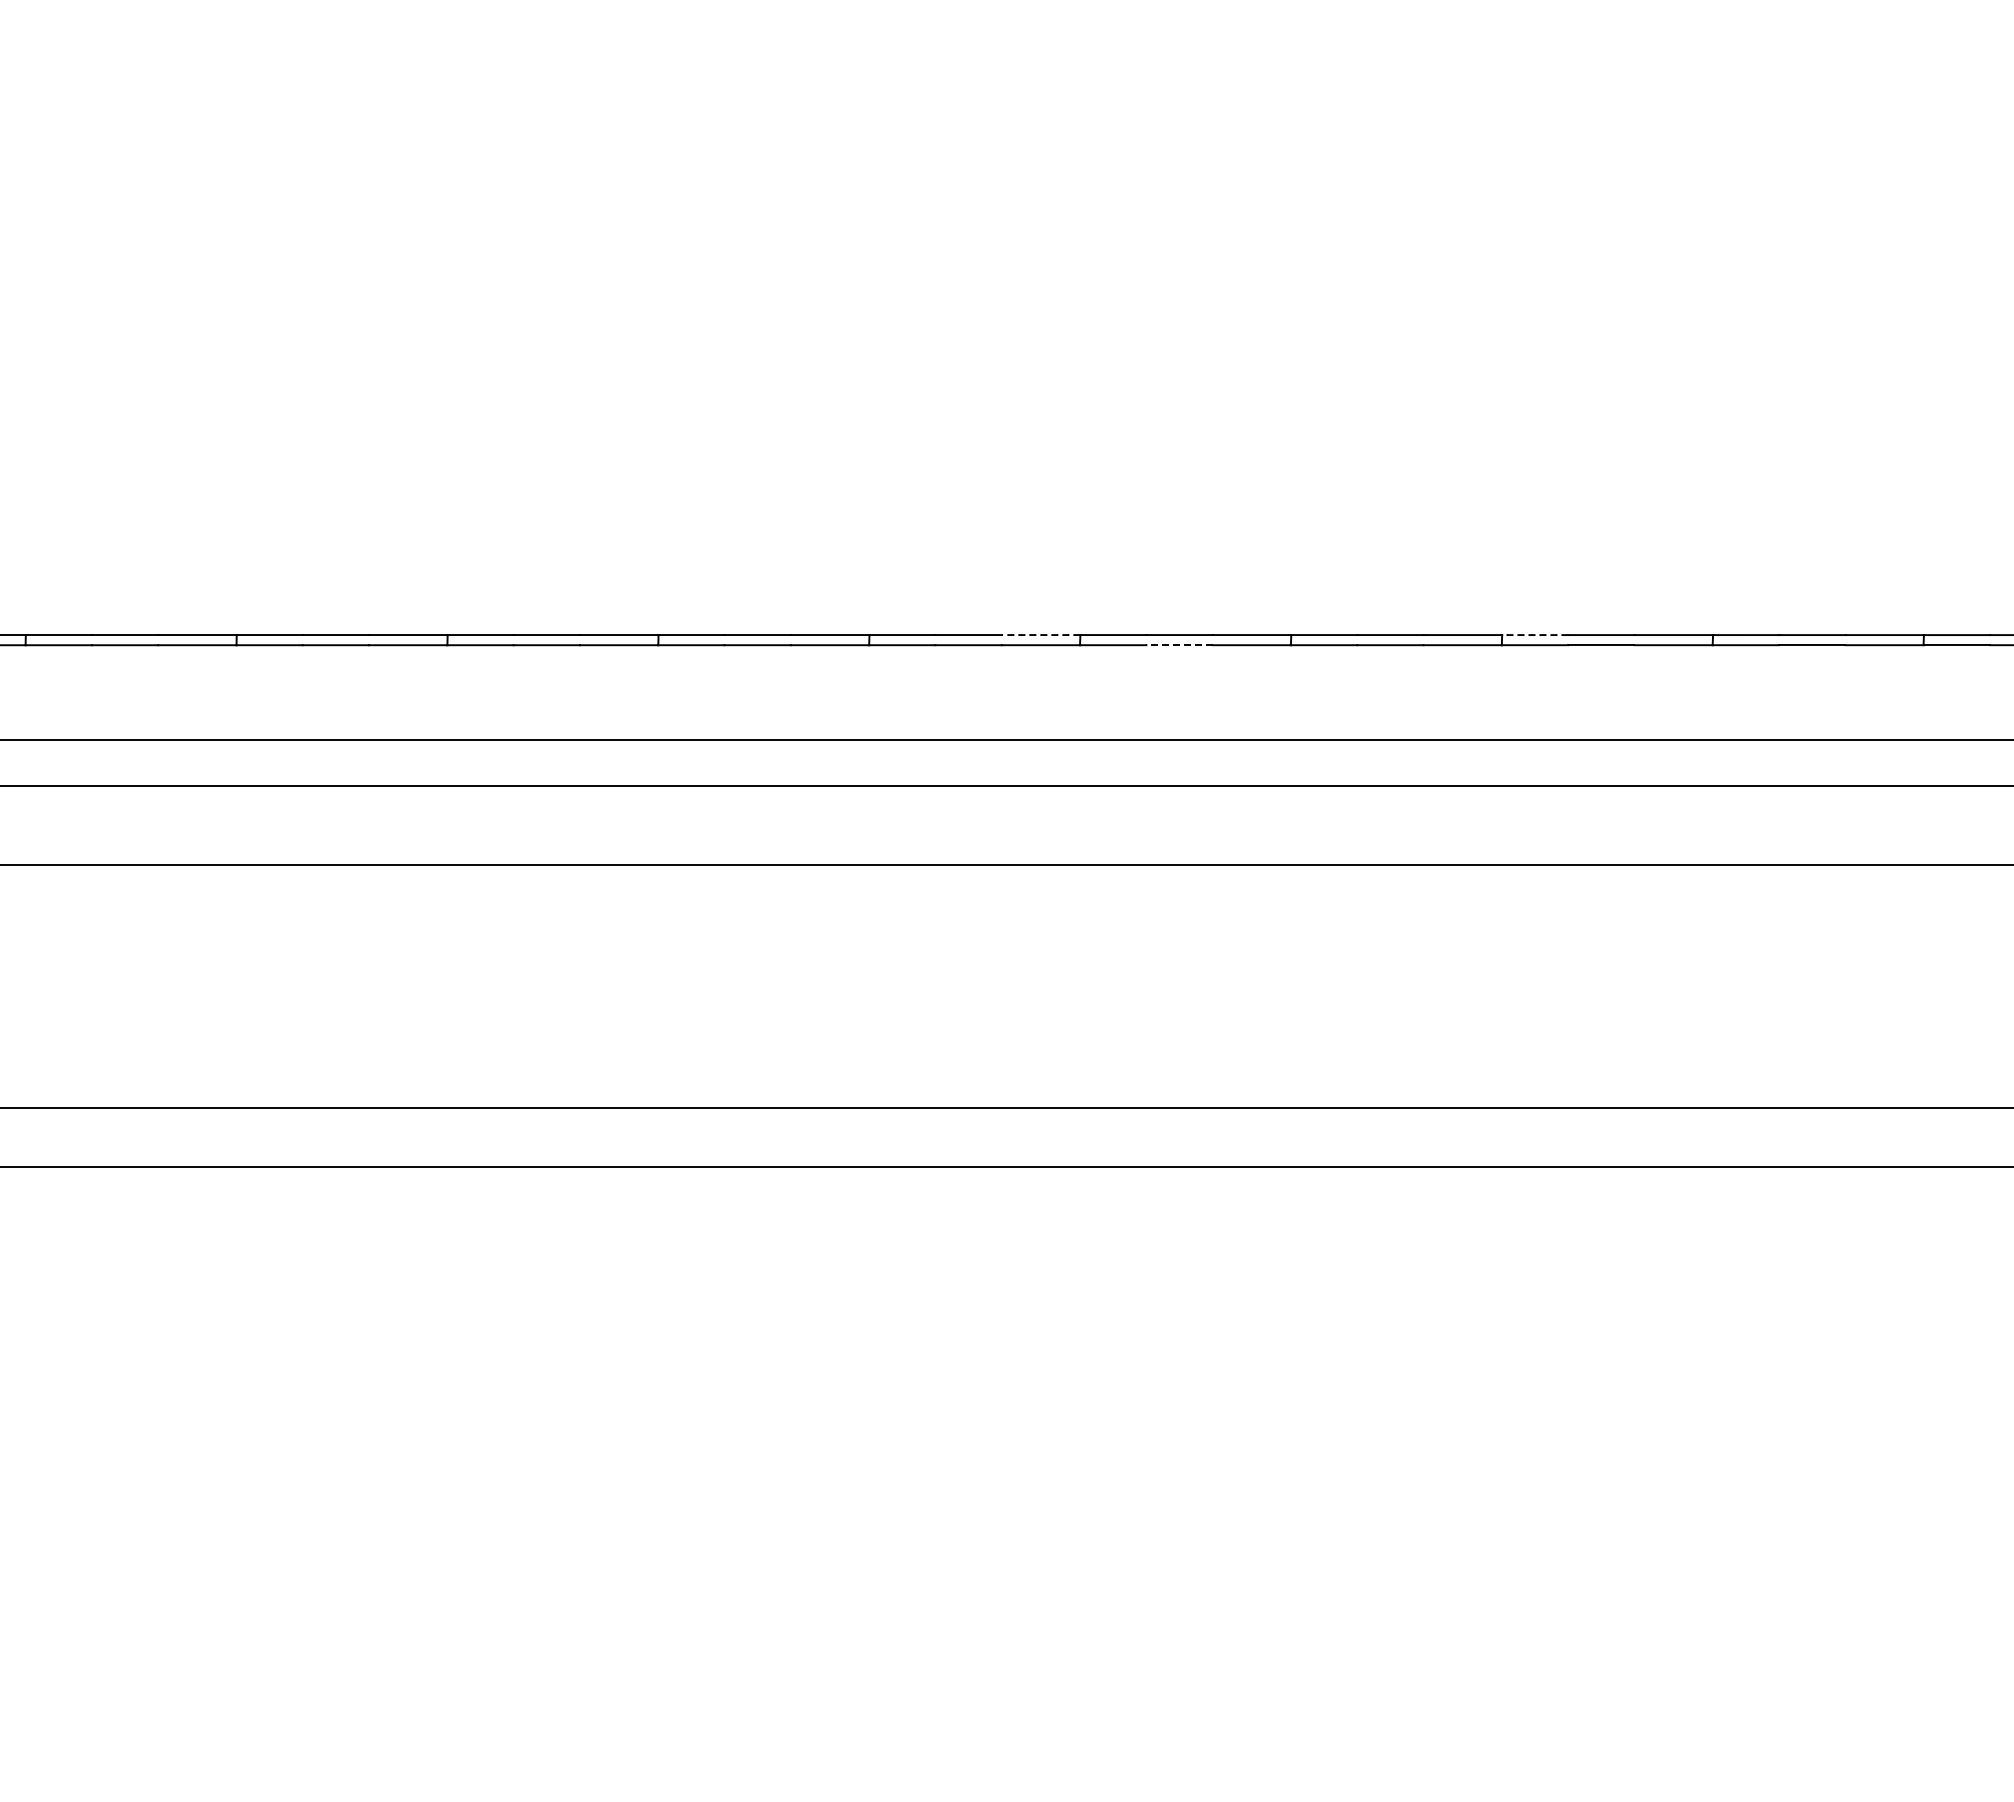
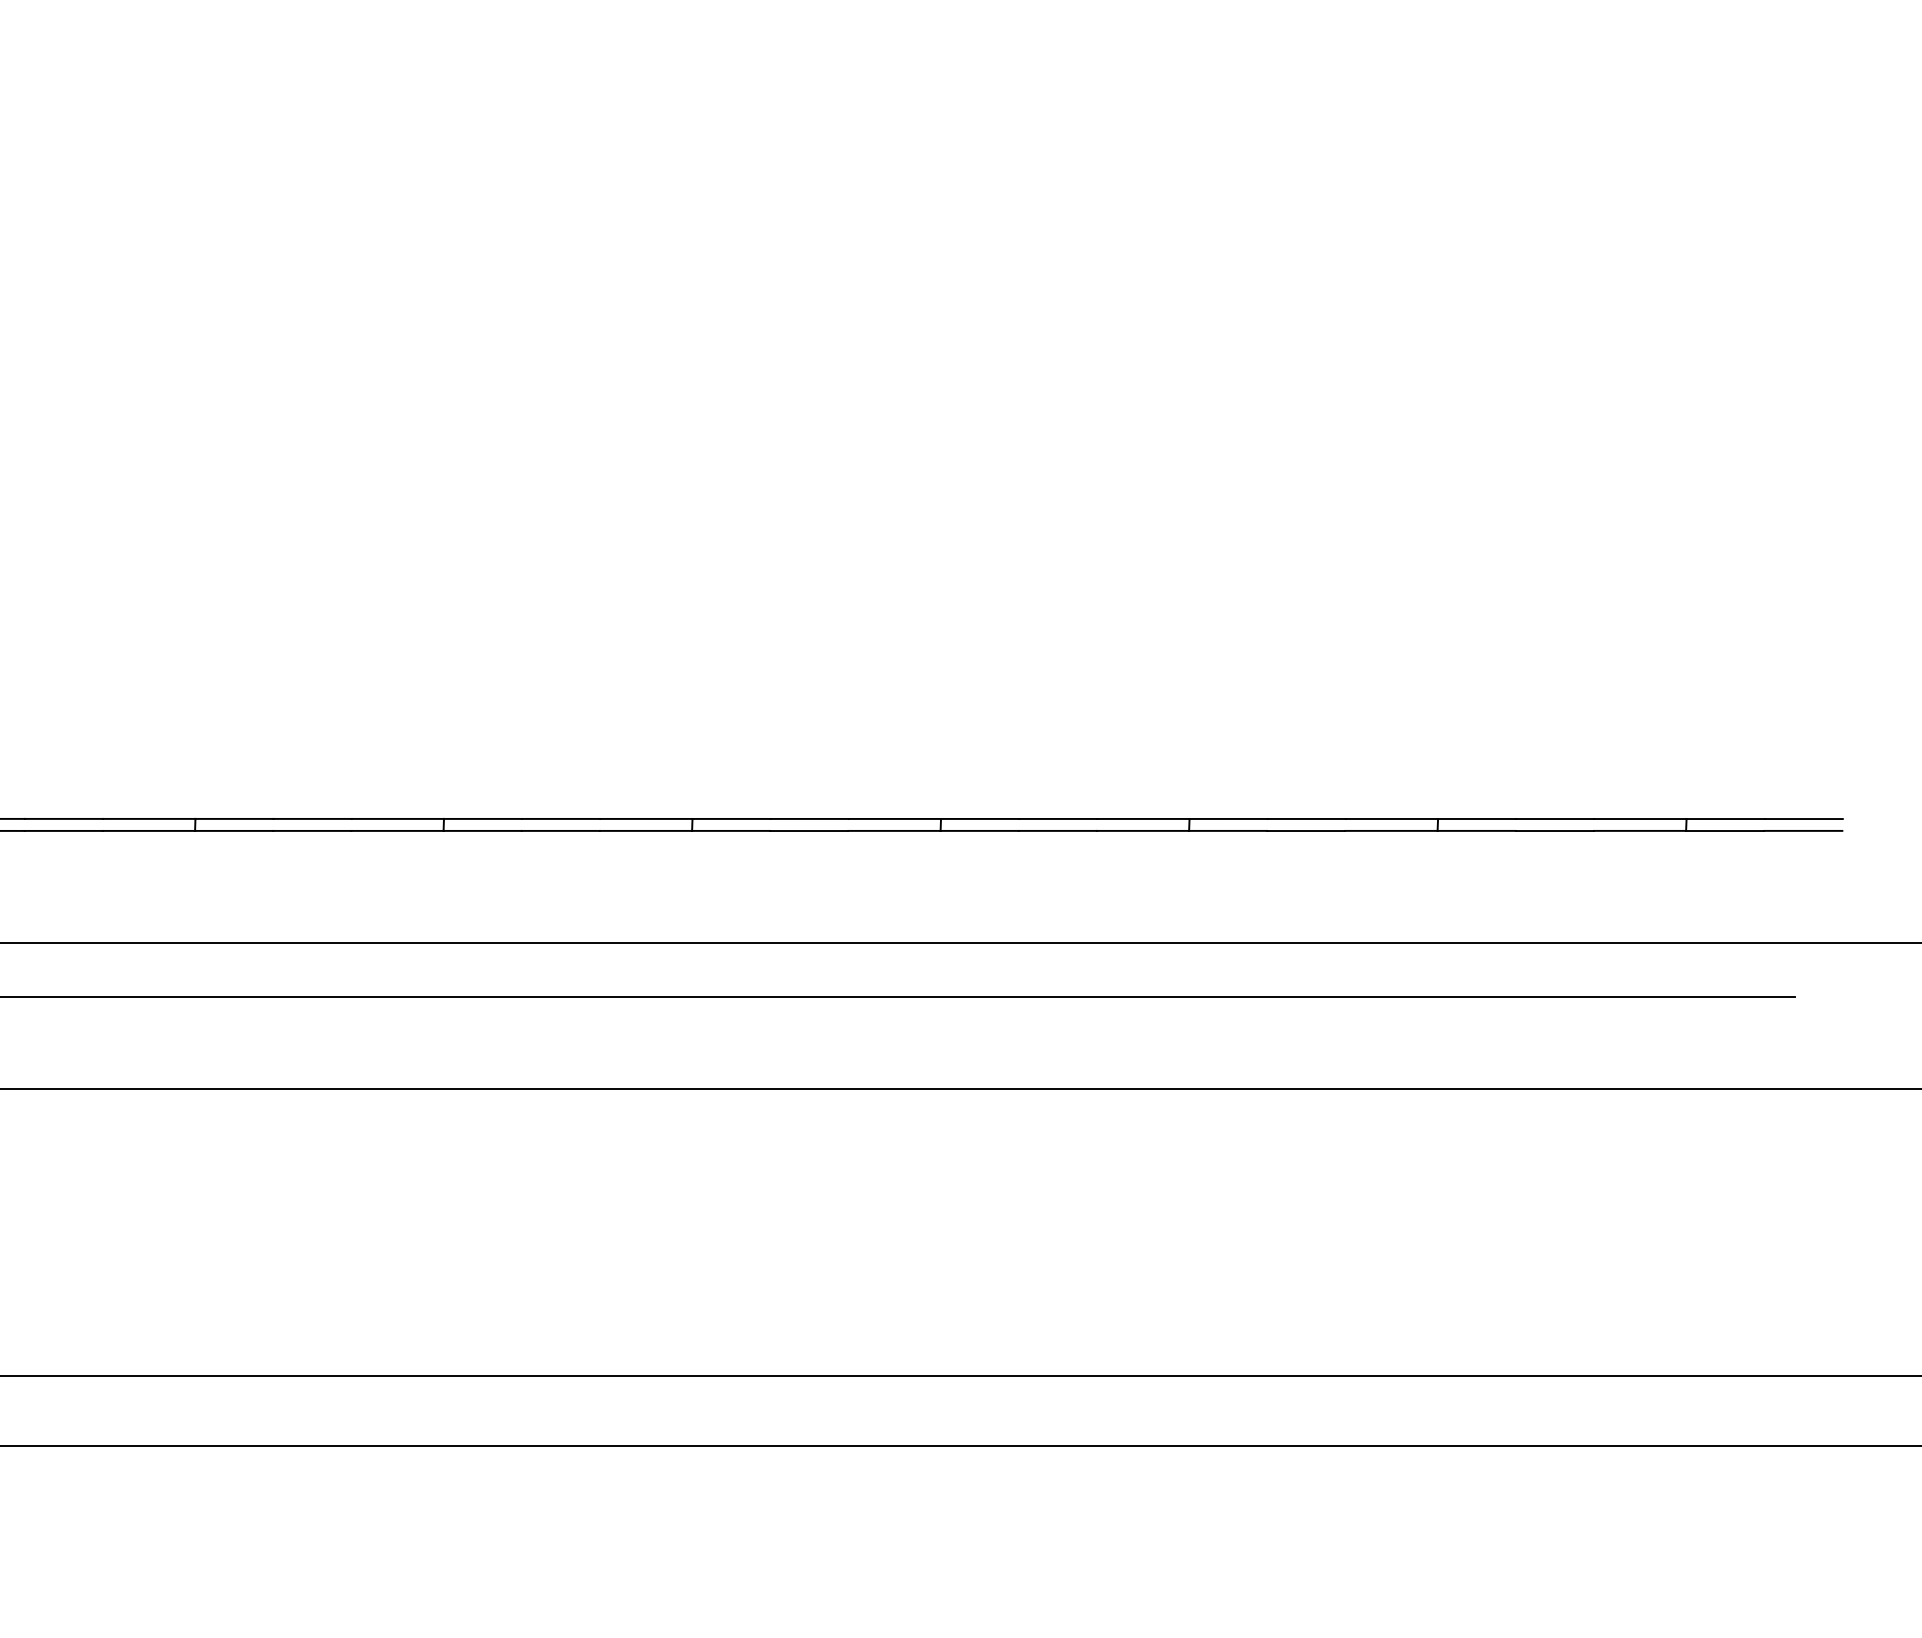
line: (1040, 635) -> (645, 819), dashed -> solid
line: (1534, 635) -> (1227, 819), dashed -> solid
line: (1179, 645) -> (809, 831), dashed -> solid

